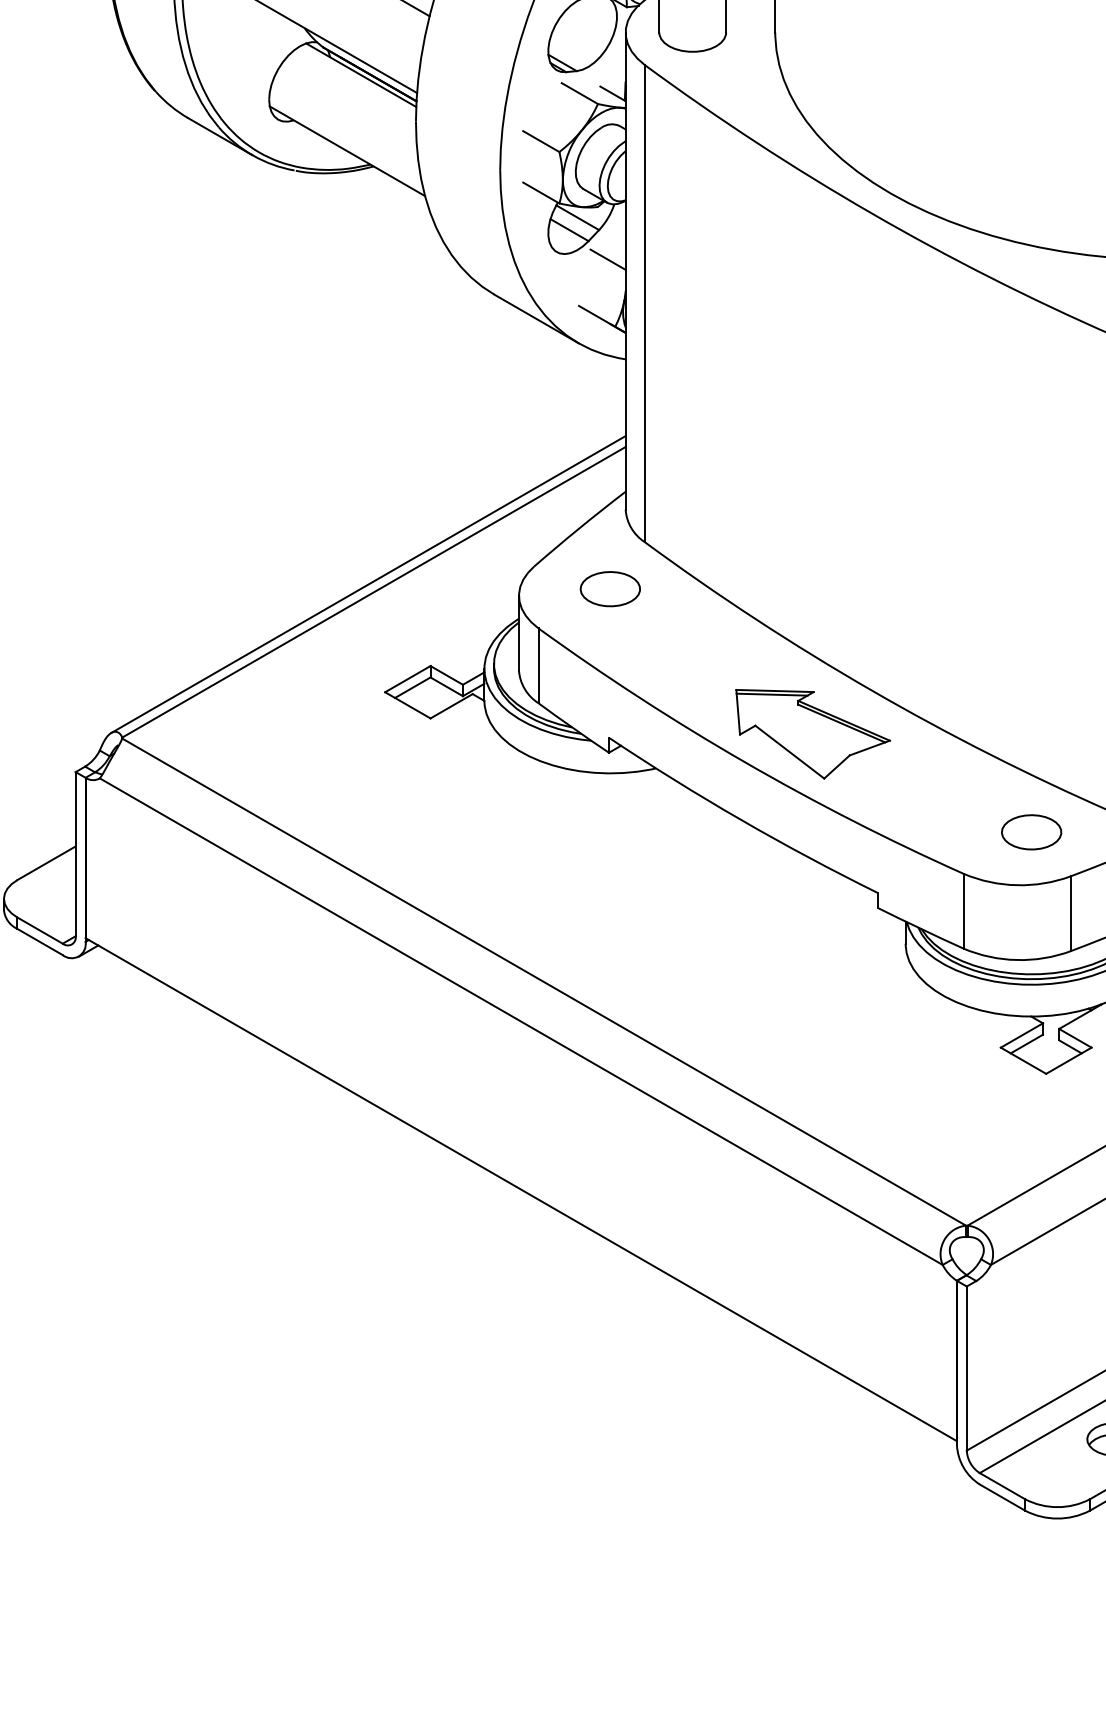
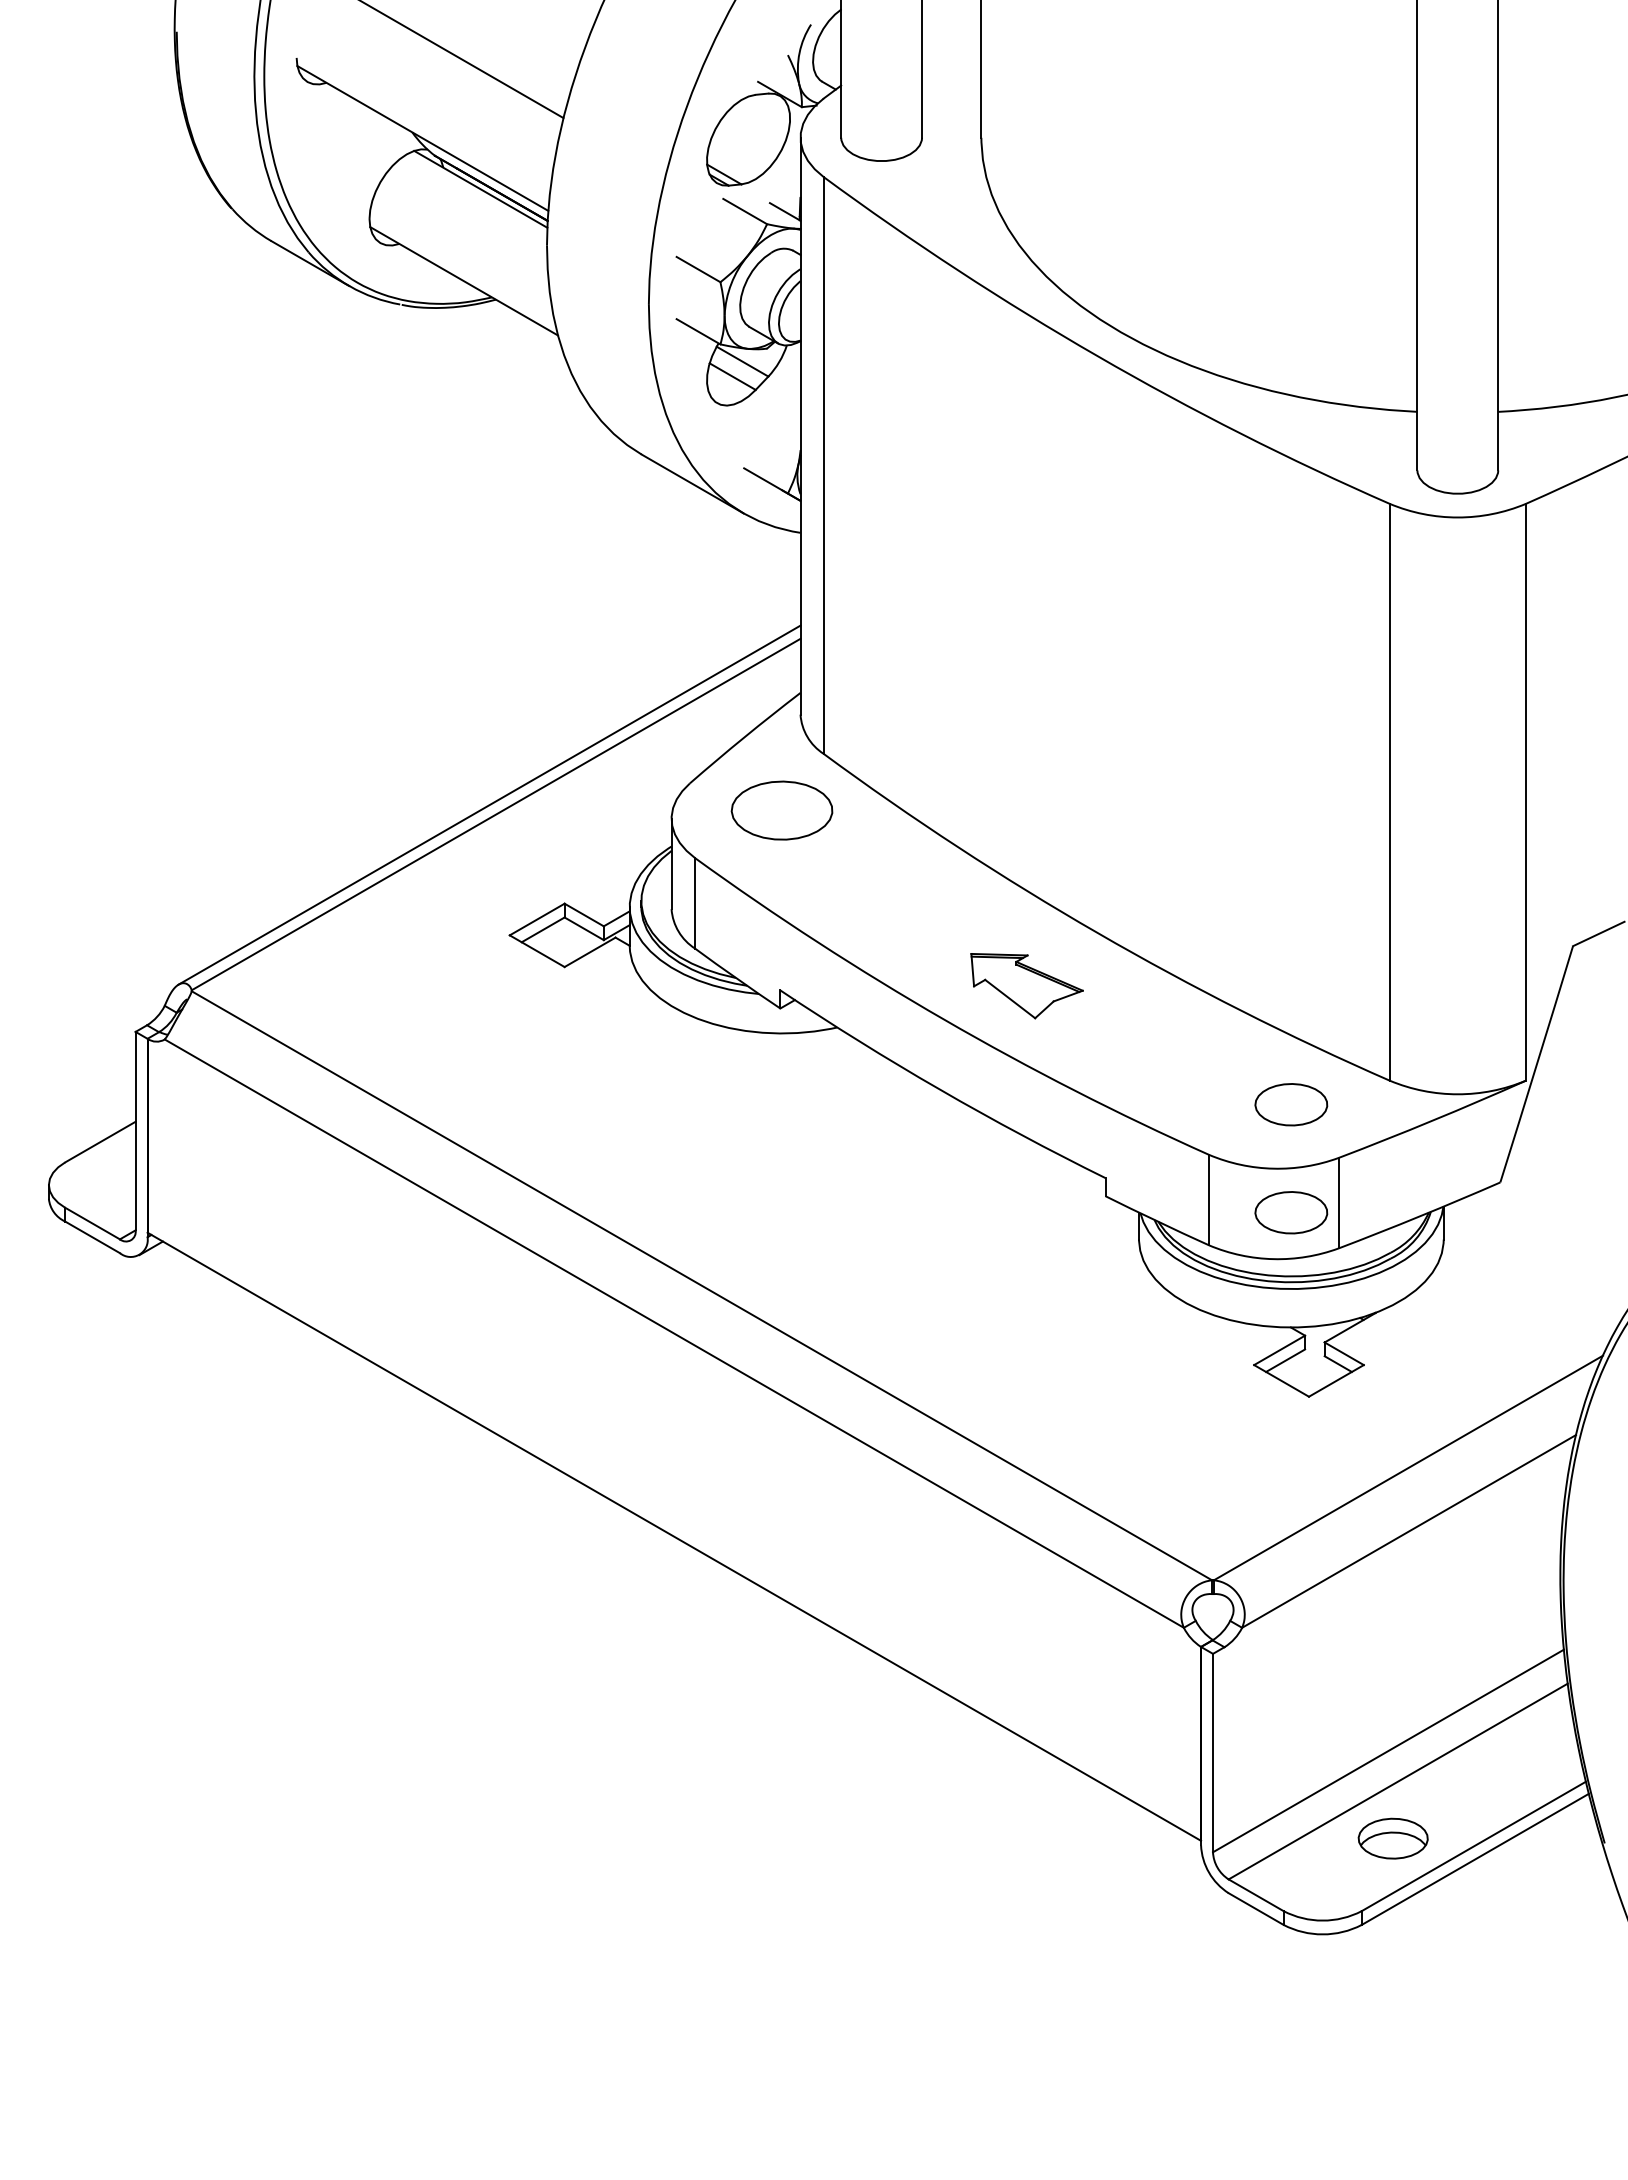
line: (608, 259) -> (779, 412), removed
part: (609, 588) -> (781, 810), size x1.4
part: (812, 733) -> (1026, 985), size x0.6
part: (1031, 921) -> (1291, 1212), added

